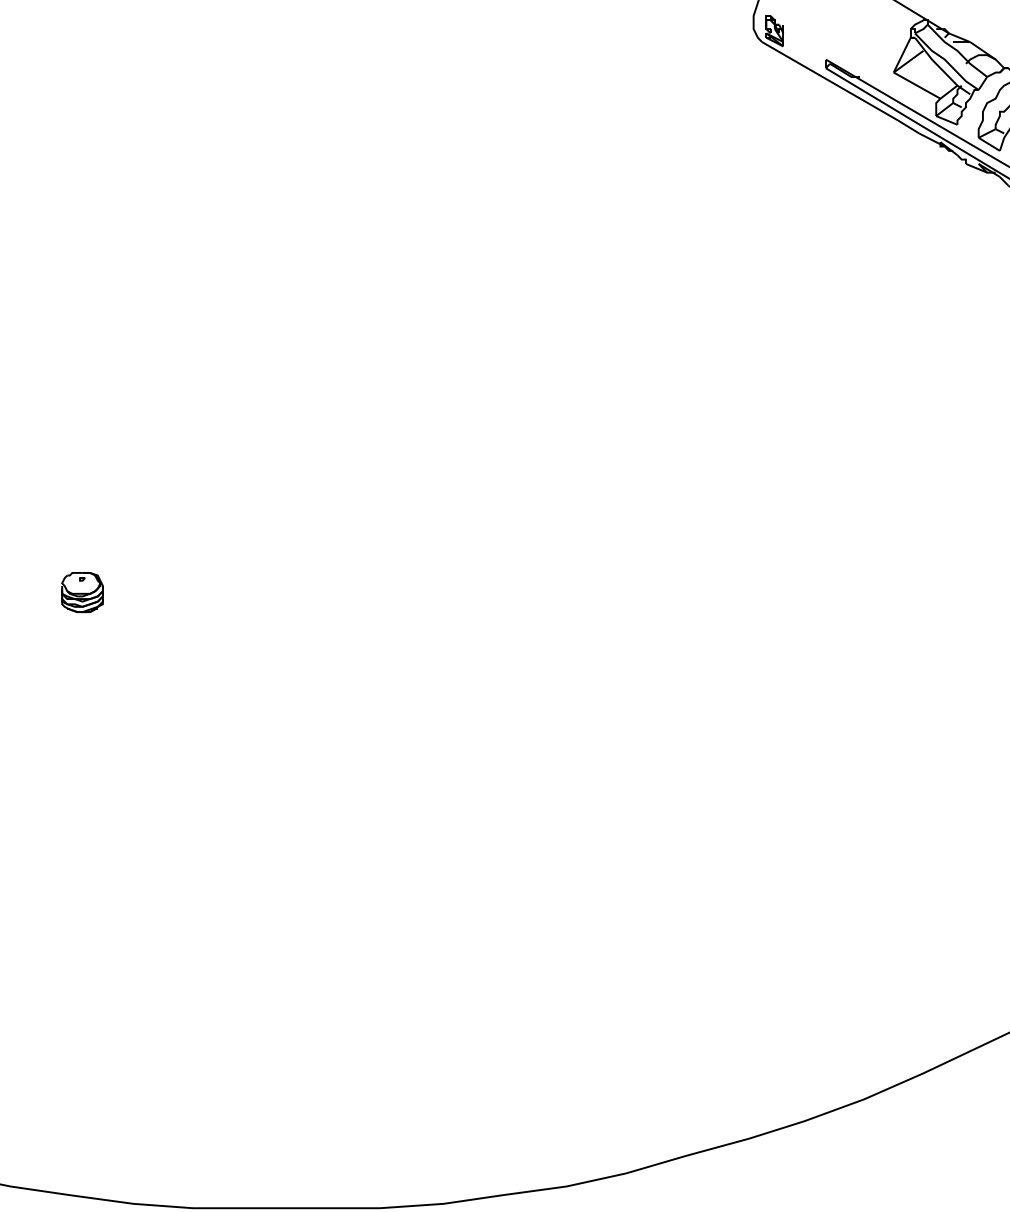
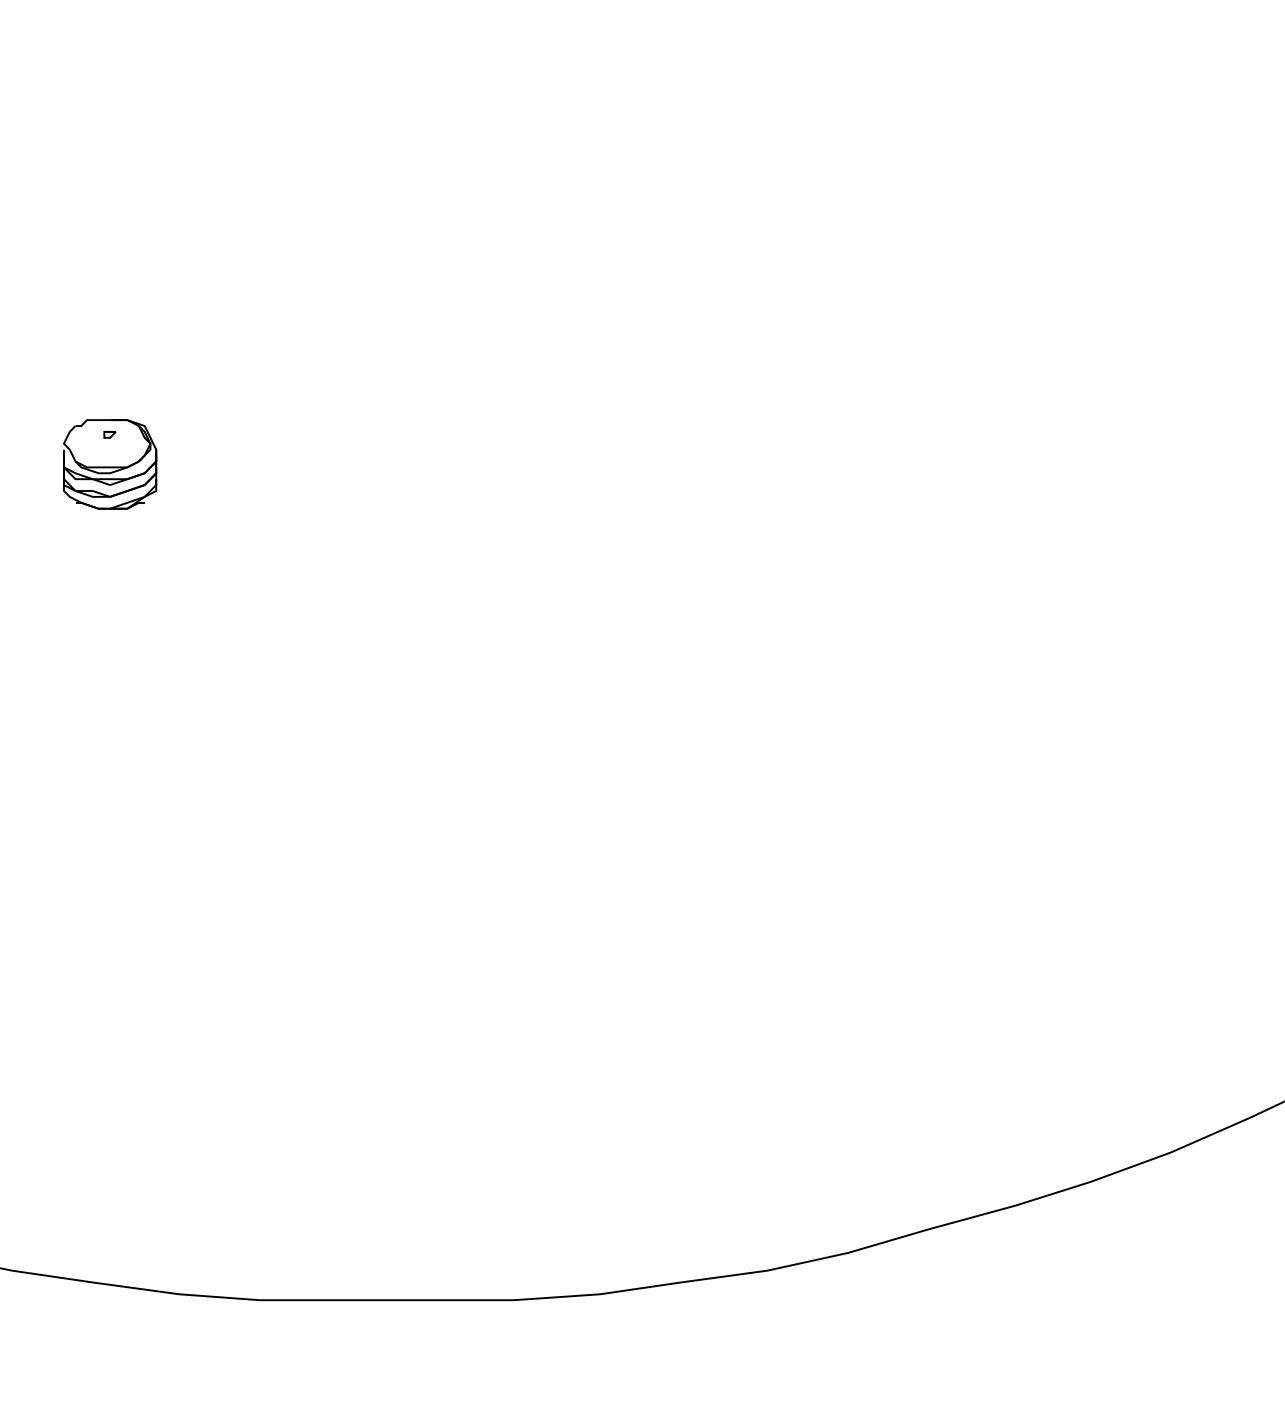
part: (82, 592) -> (110, 464), size x1.67

